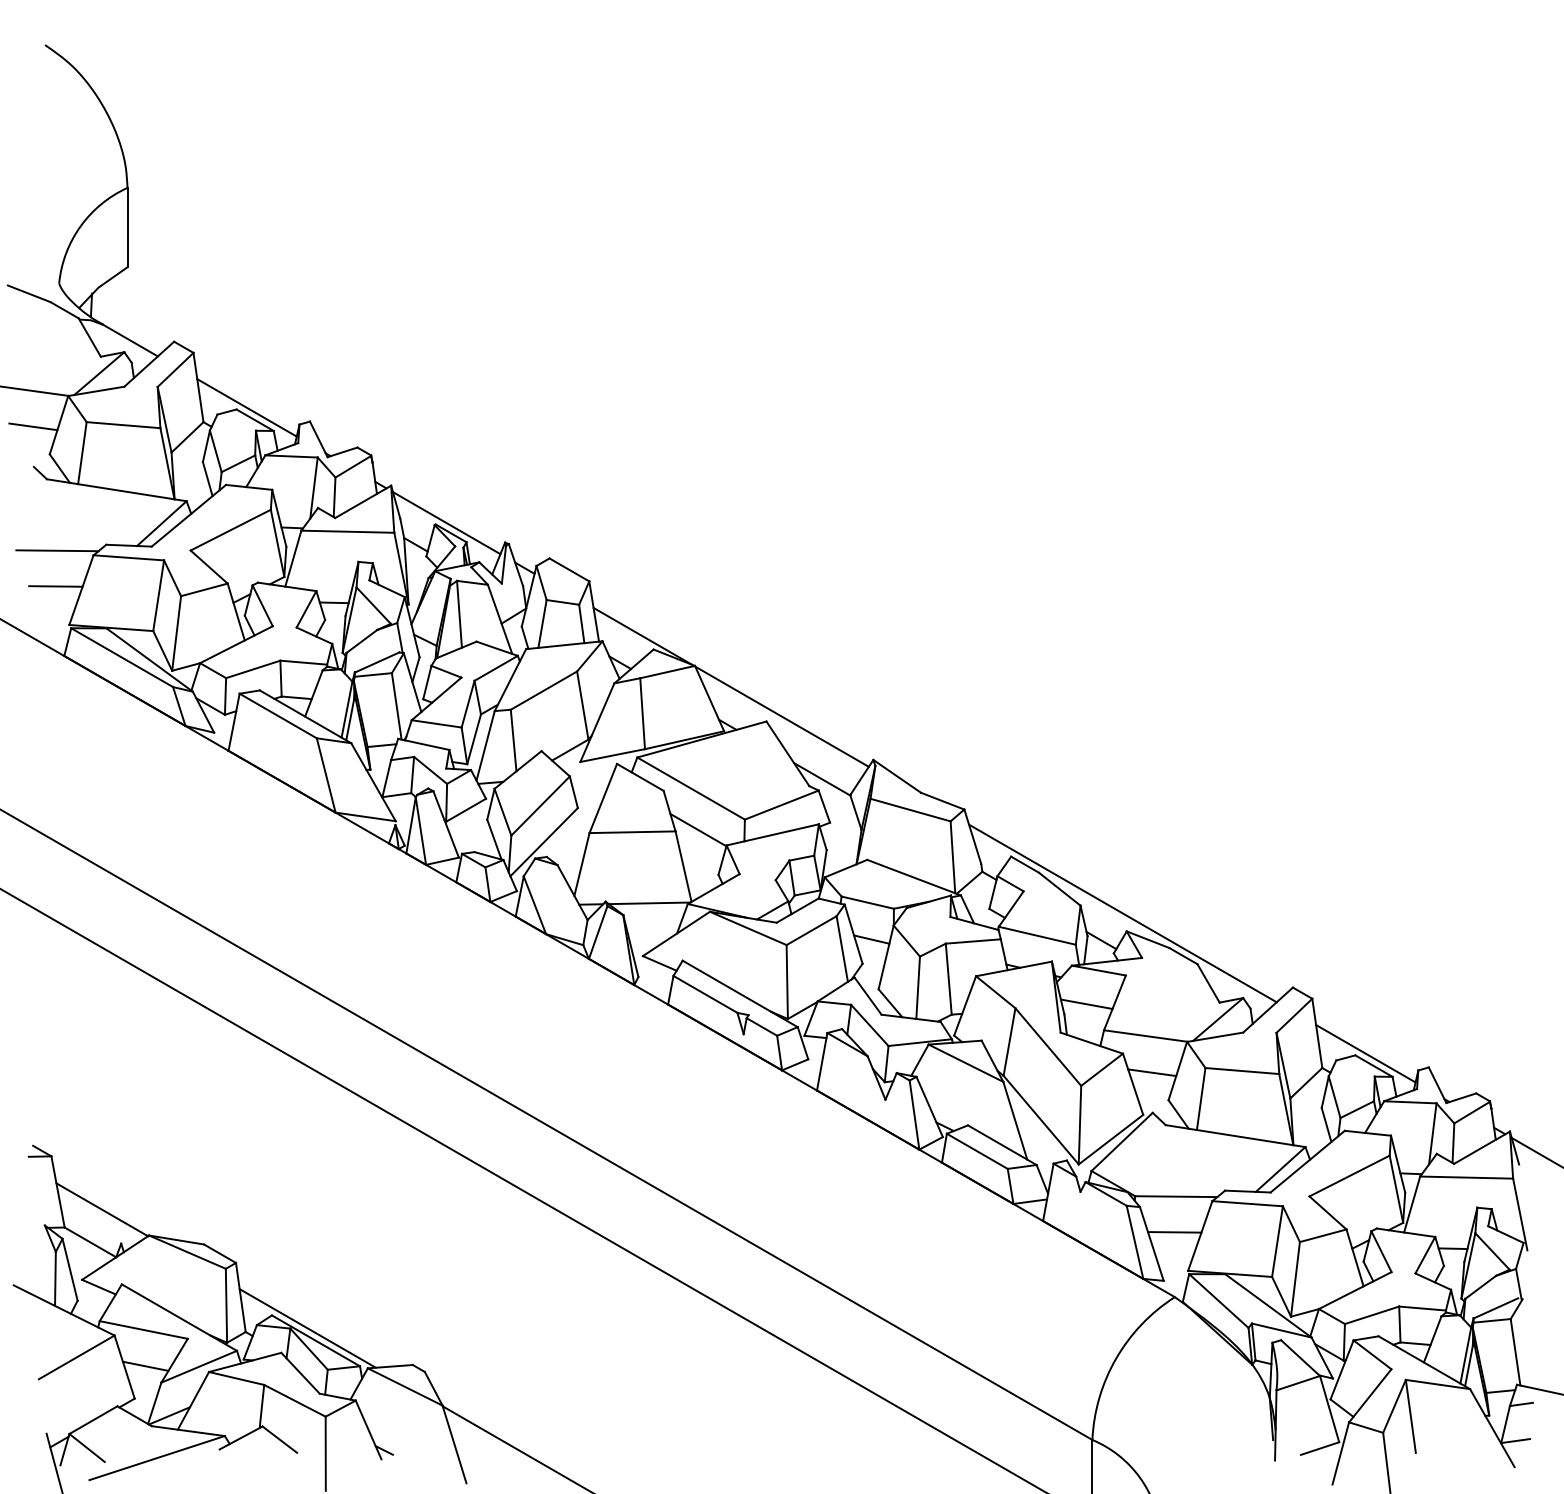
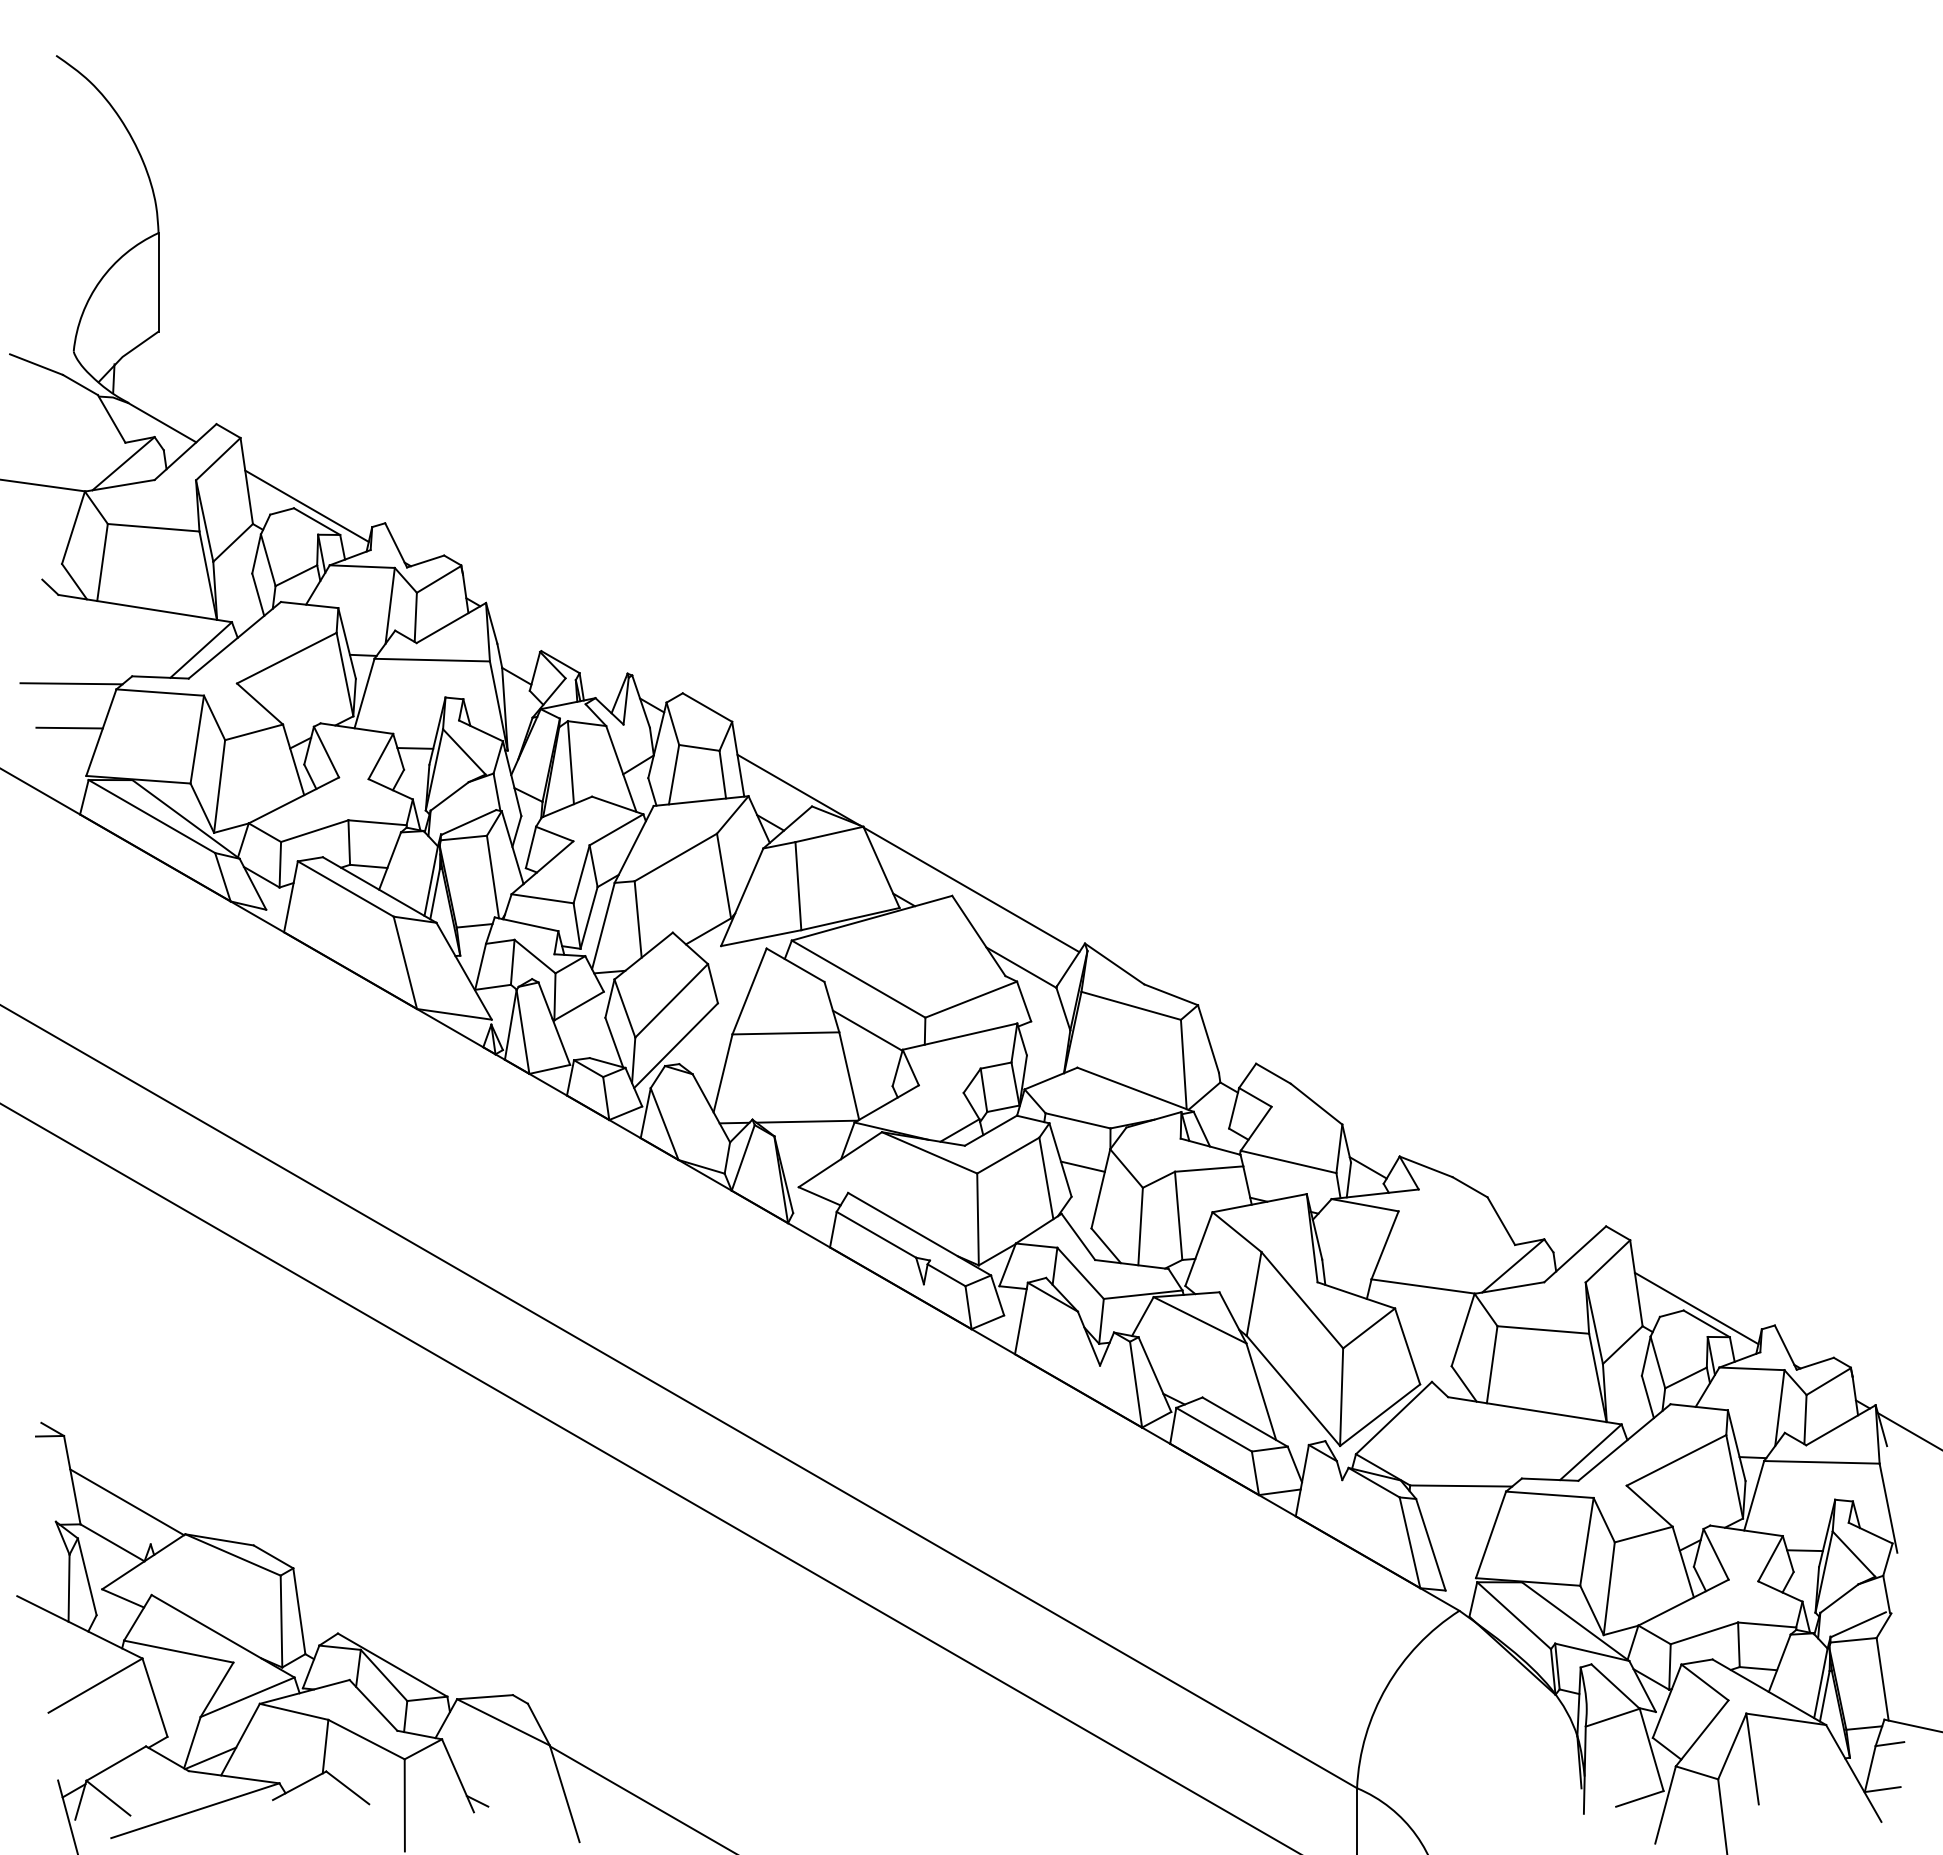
line: (33, 426) -> (41, 529), removed
line: (446, 522) -> (554, 648), removed
line: (1122, 912) -> (1394, 1133), removed
line: (1086, 1003) -> (1349, 1246), removed
line: (1152, 1072) -> (1431, 1331), removed
line: (1174, 1231) -> (1459, 1529), removed
line: (307, 1328) -> (382, 1649), removed
line: (145, 1366) -> (180, 1696), removed

